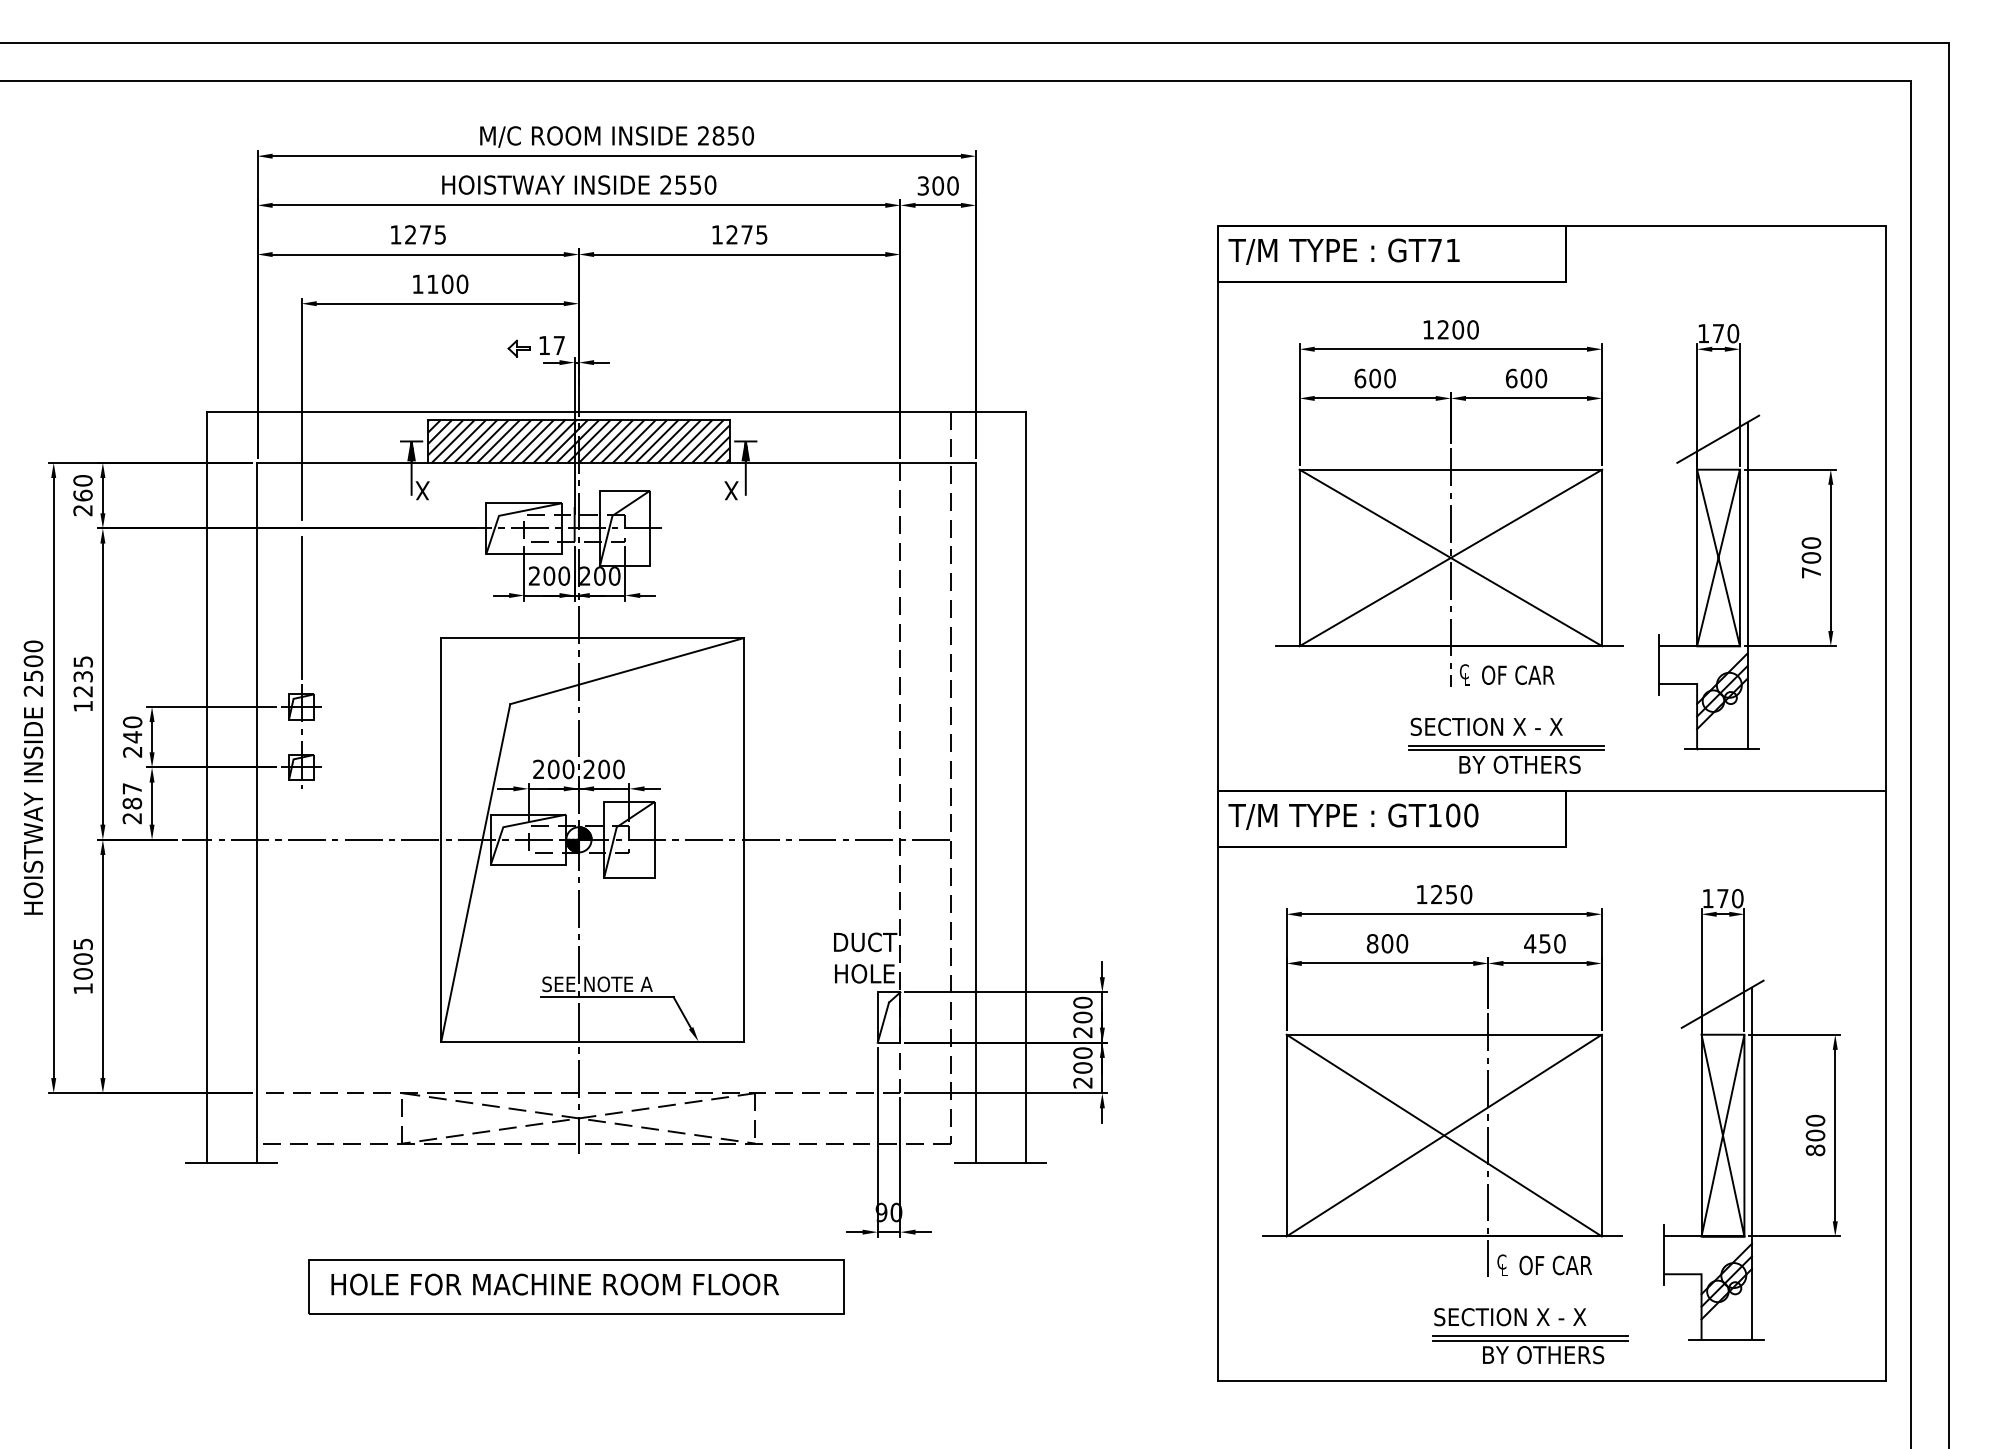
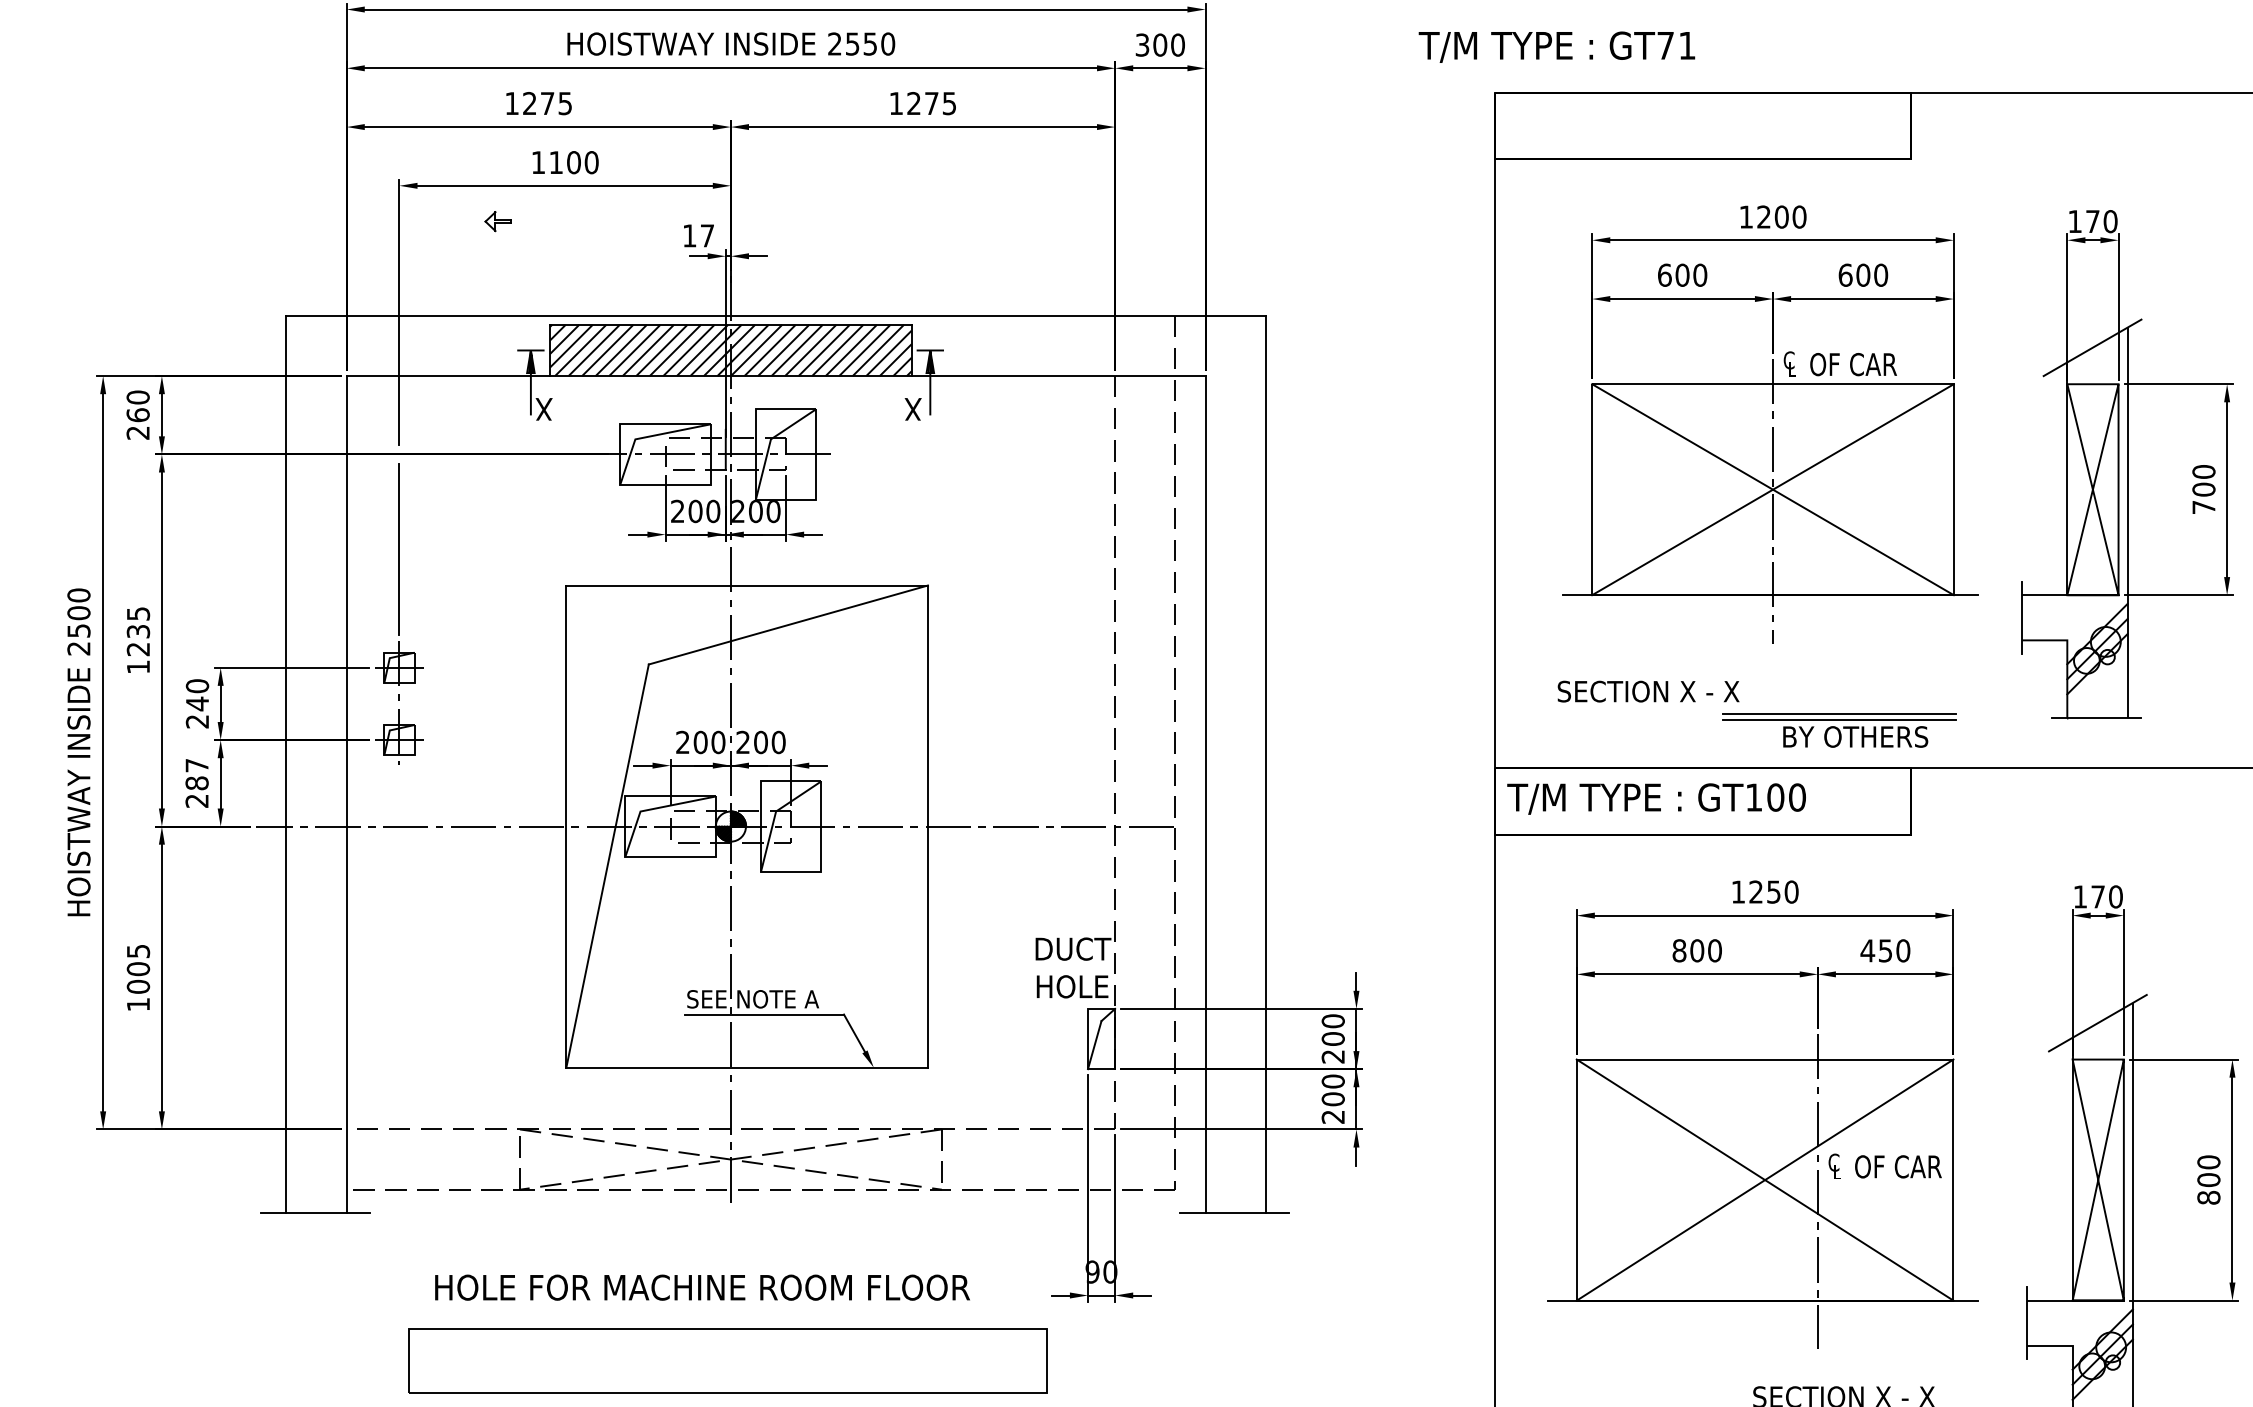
text: (1343, 251) -> (1556, 46), moved
part: (518, 348) -> (497, 221), moved
text: (1507, 674) -> (1840, 363), moved
text: (1486, 726) -> (1648, 691), moved
text: (1544, 1264) -> (1884, 1165), moved
text: (554, 1284) -> (701, 1287), moved

